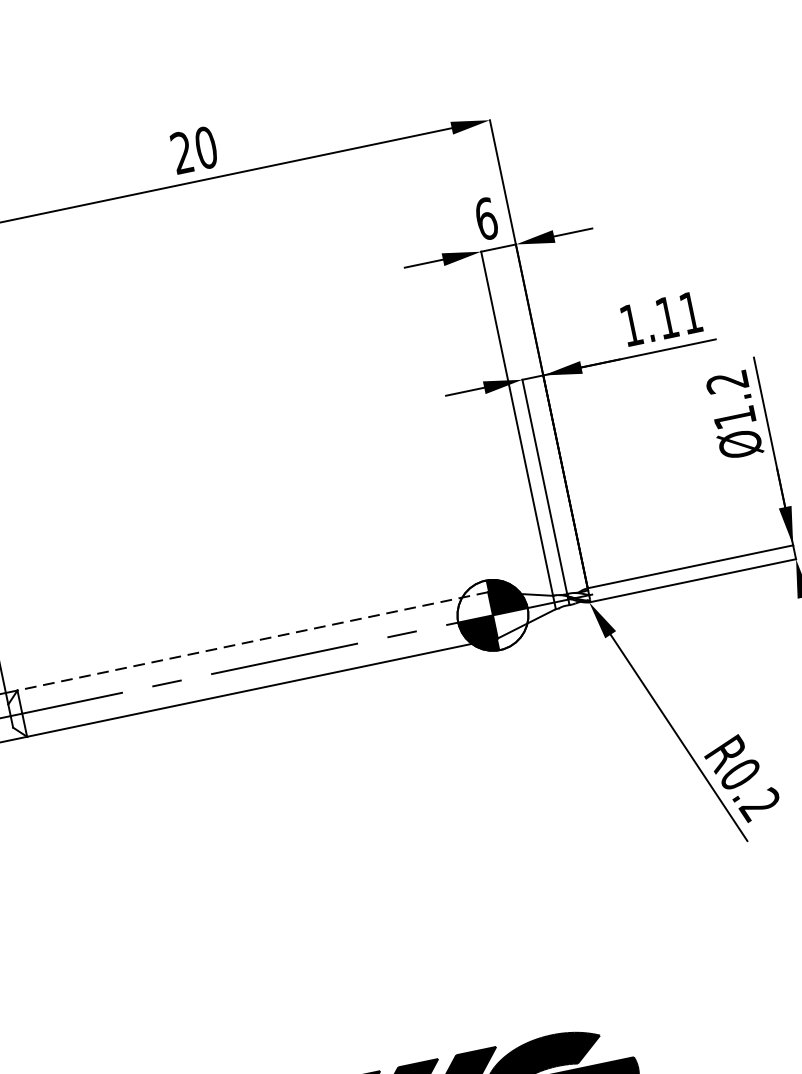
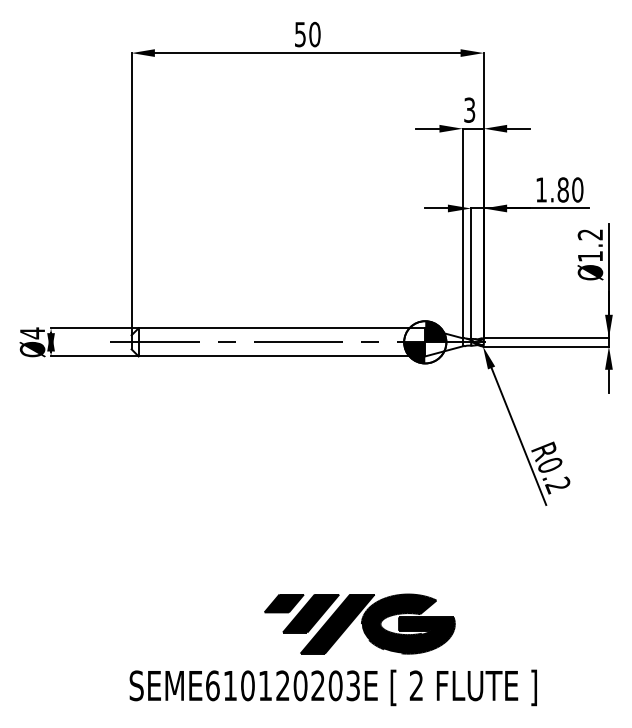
text: (182, 152) -> (300, 34), 20 -> 50
text: (485, 217) -> (469, 109), 6 -> 3
text: (679, 314) -> (570, 189), 1.11 -> 1.80
line: (252, 641) -> (281, 328), dashed -> solid

